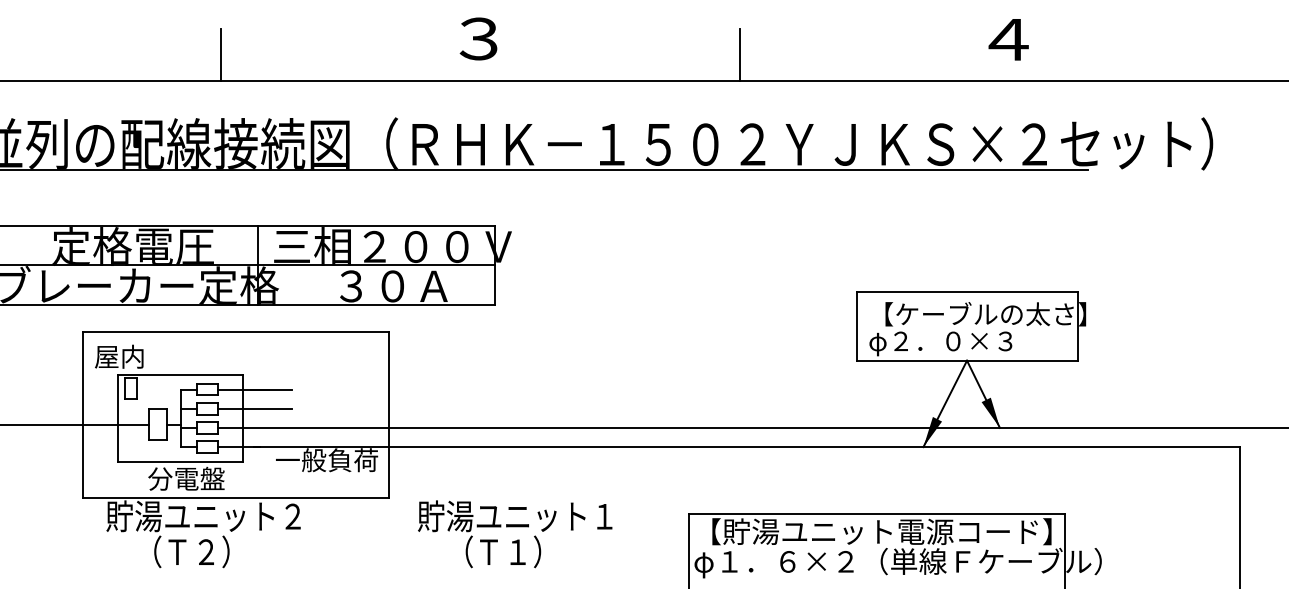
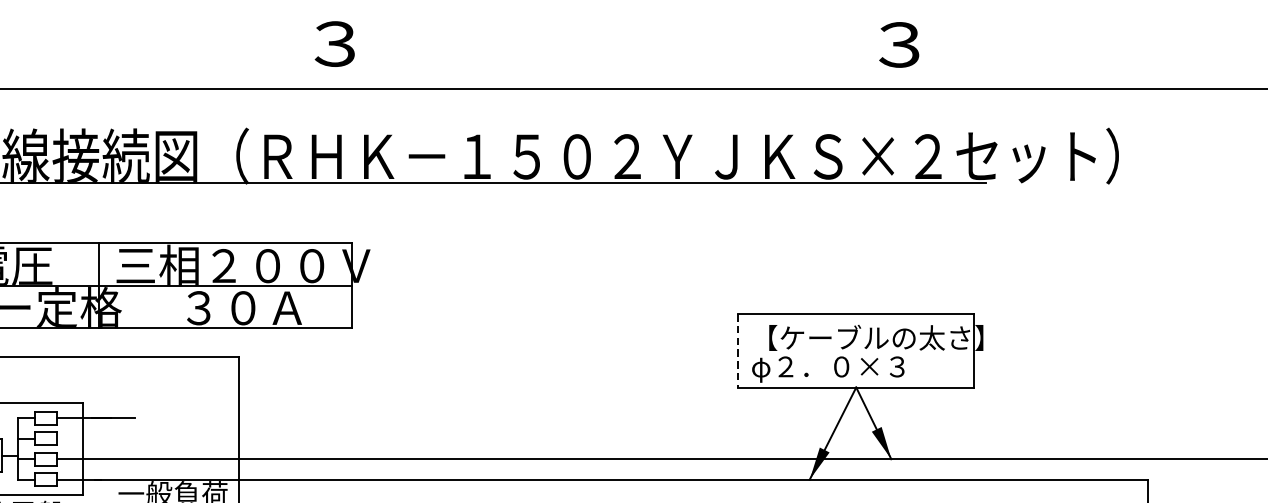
text: (1008, 39) -> (900, 44), ４ -> ３
line: (220, 54) -> (59, 60), removed
line: (740, 54) -> (614, 60), removed
line: (856, 326) -> (738, 350), solid -> dashed
line: (254, 408) -> (95, 438), removed

